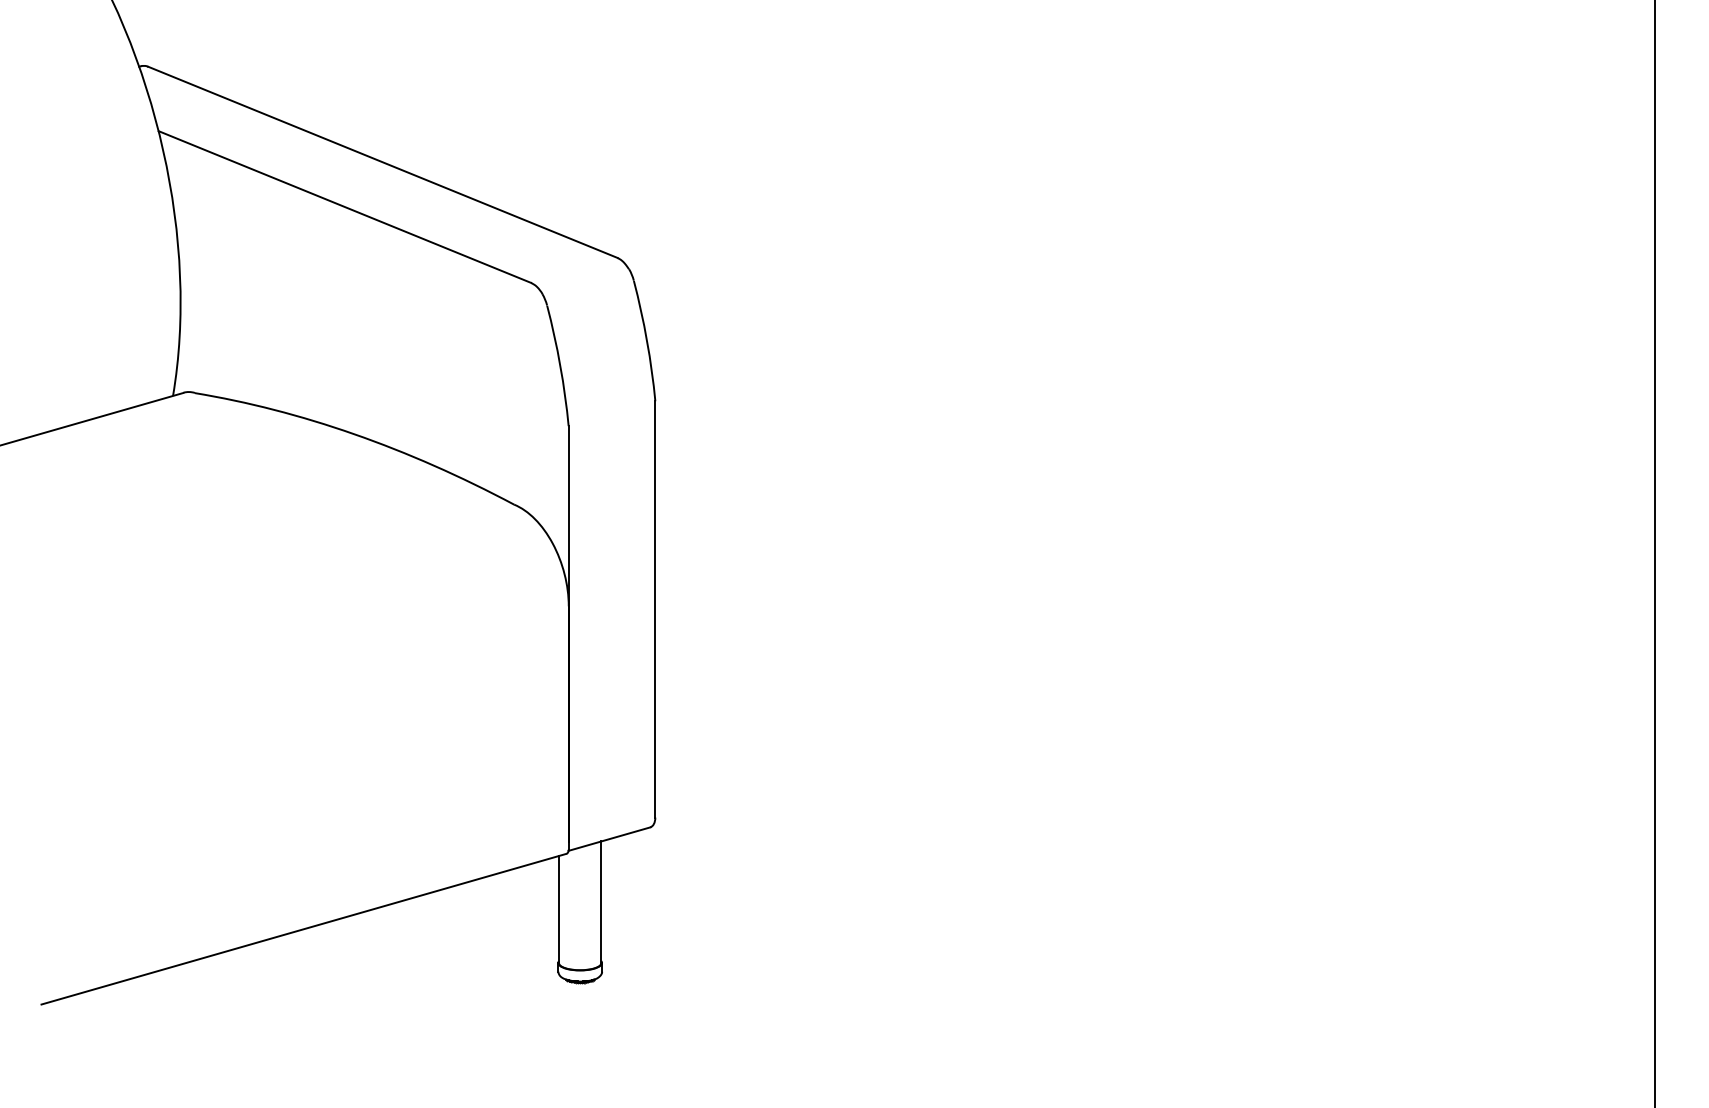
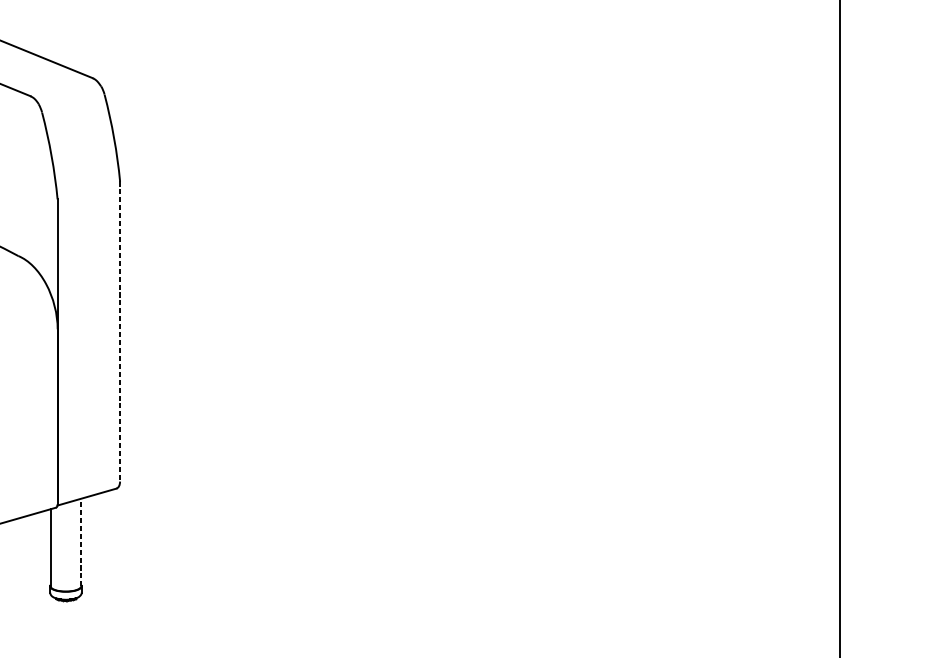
line: (655, 609) -> (120, 331), solid -> dashed
line: (601, 902) -> (81, 542), solid -> dashed

